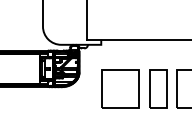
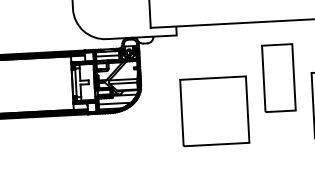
part: (158, 88) -> (279, 76), moved

